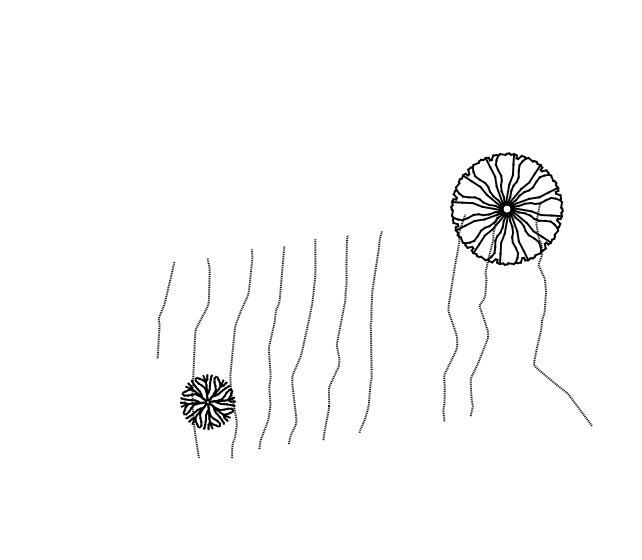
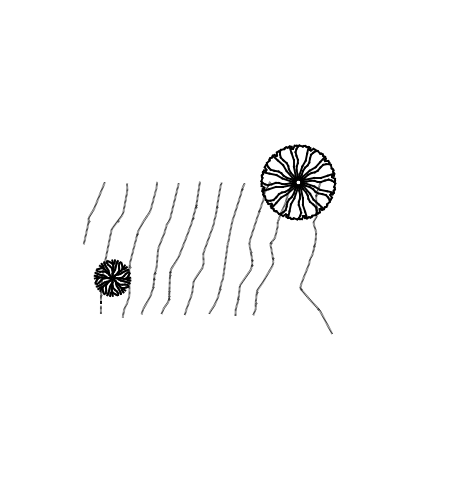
part: (487, 294) -> (276, 236), moved

